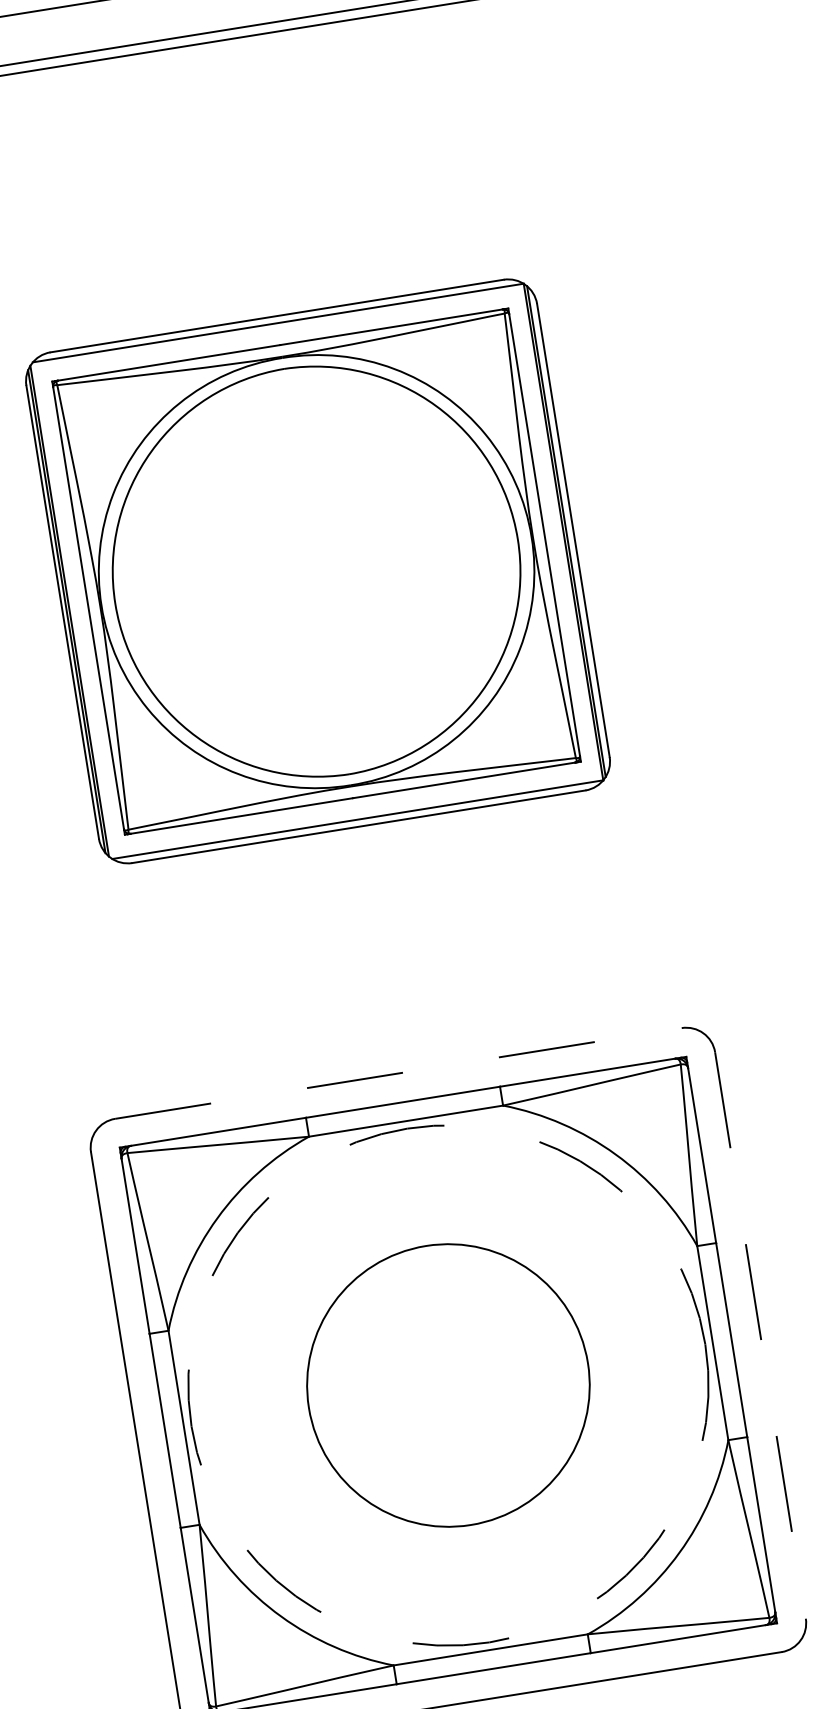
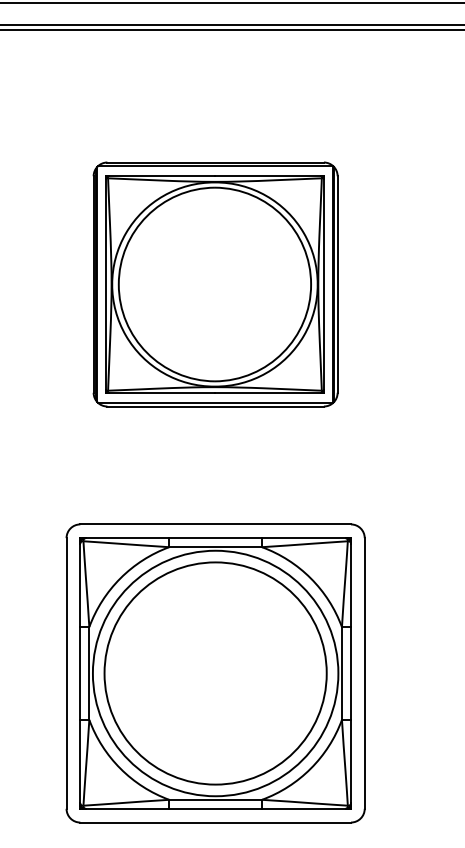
line: (400, 1073) -> (216, 524), dashed -> solid
line: (759, 1335) -> (364, 673), dashed -> solid
circle: (448, 1385) -> (215, 673), dashed -> solid
circle: (448, 1385) -> (215, 673), size x1.67

